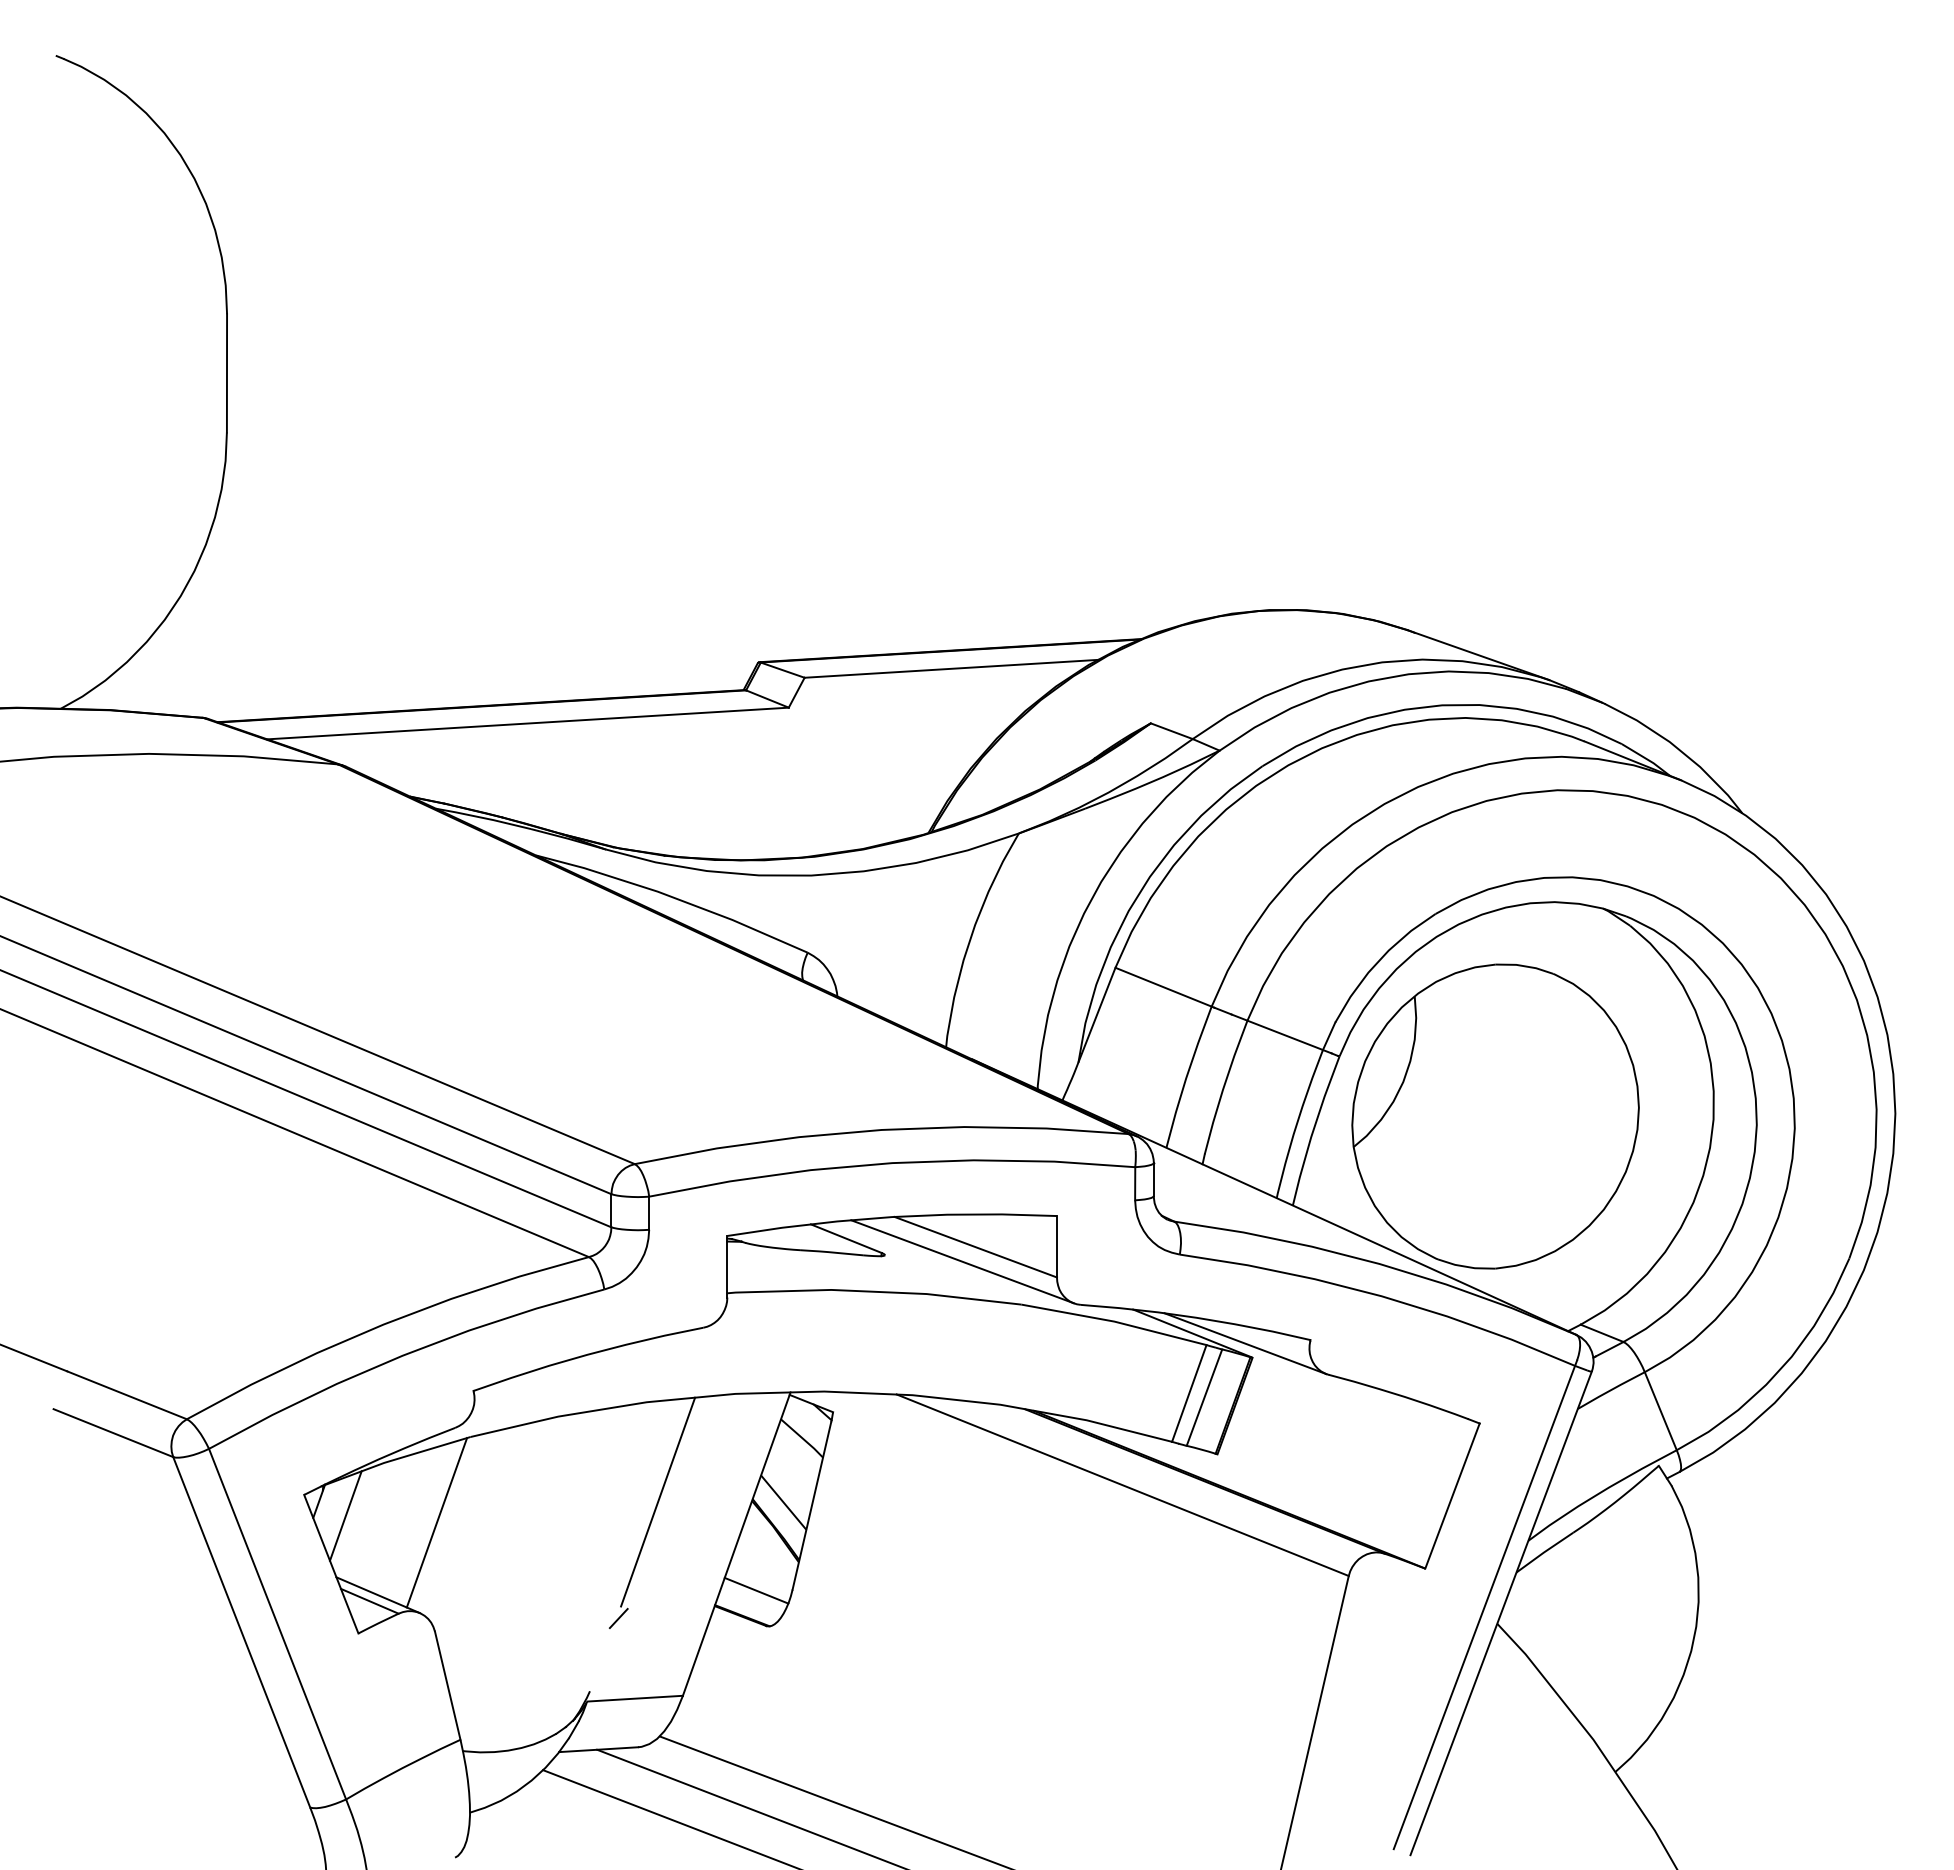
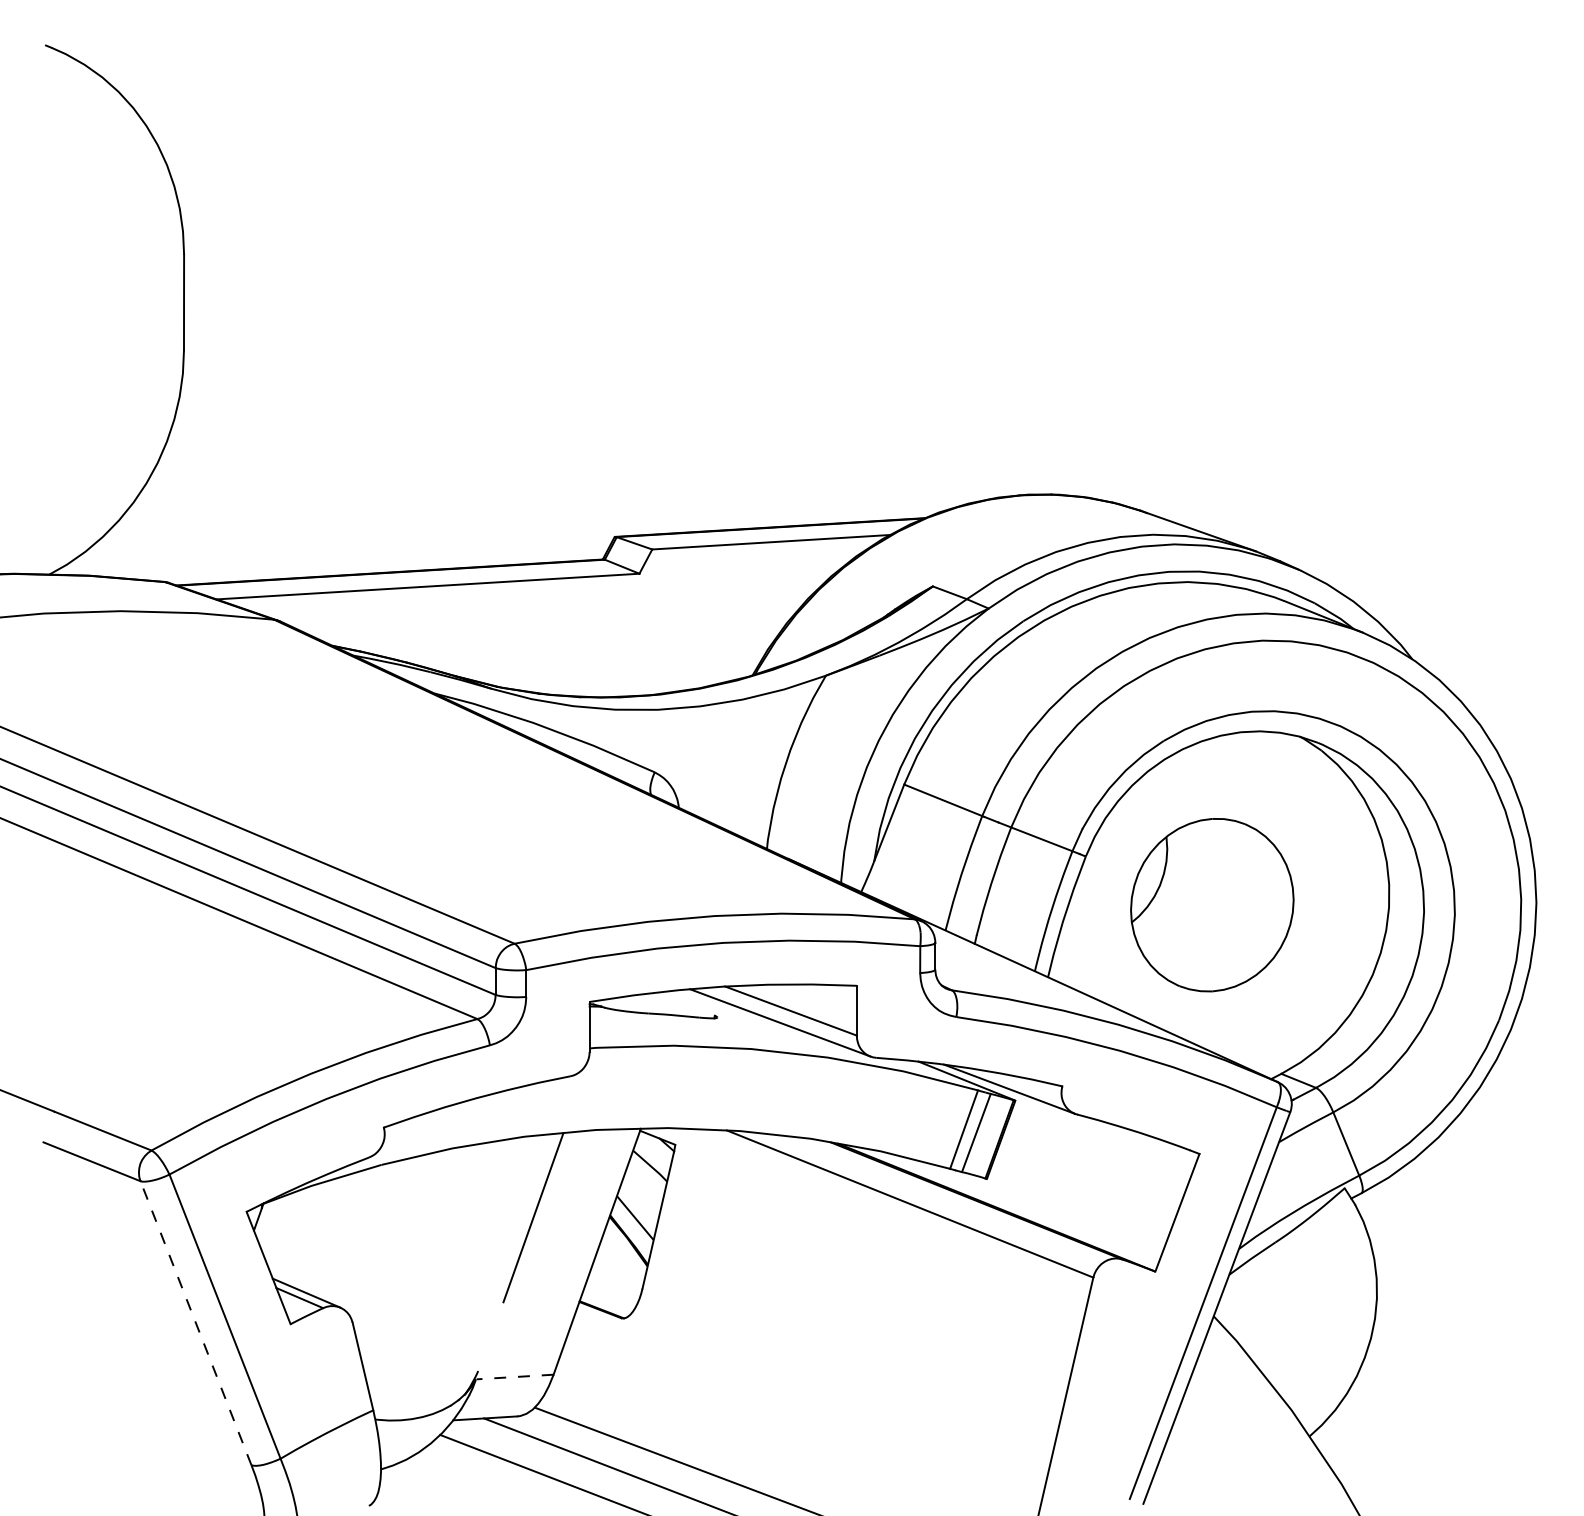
part: (1495, 1116) -> (1212, 905), size x0.7
line: (845, 1238) -> (685, 1004), removed
line: (345, 1515) -> (280, 1228), removed
line: (436, 1522) -> (353, 1234), removed
line: (756, 1590) -> (613, 1289), removed
line: (618, 1618) -> (501, 1312), removed
line: (241, 1631) -> (195, 1322), solid -> dashed
line: (635, 1698) -> (515, 1376), solid -> dashed

